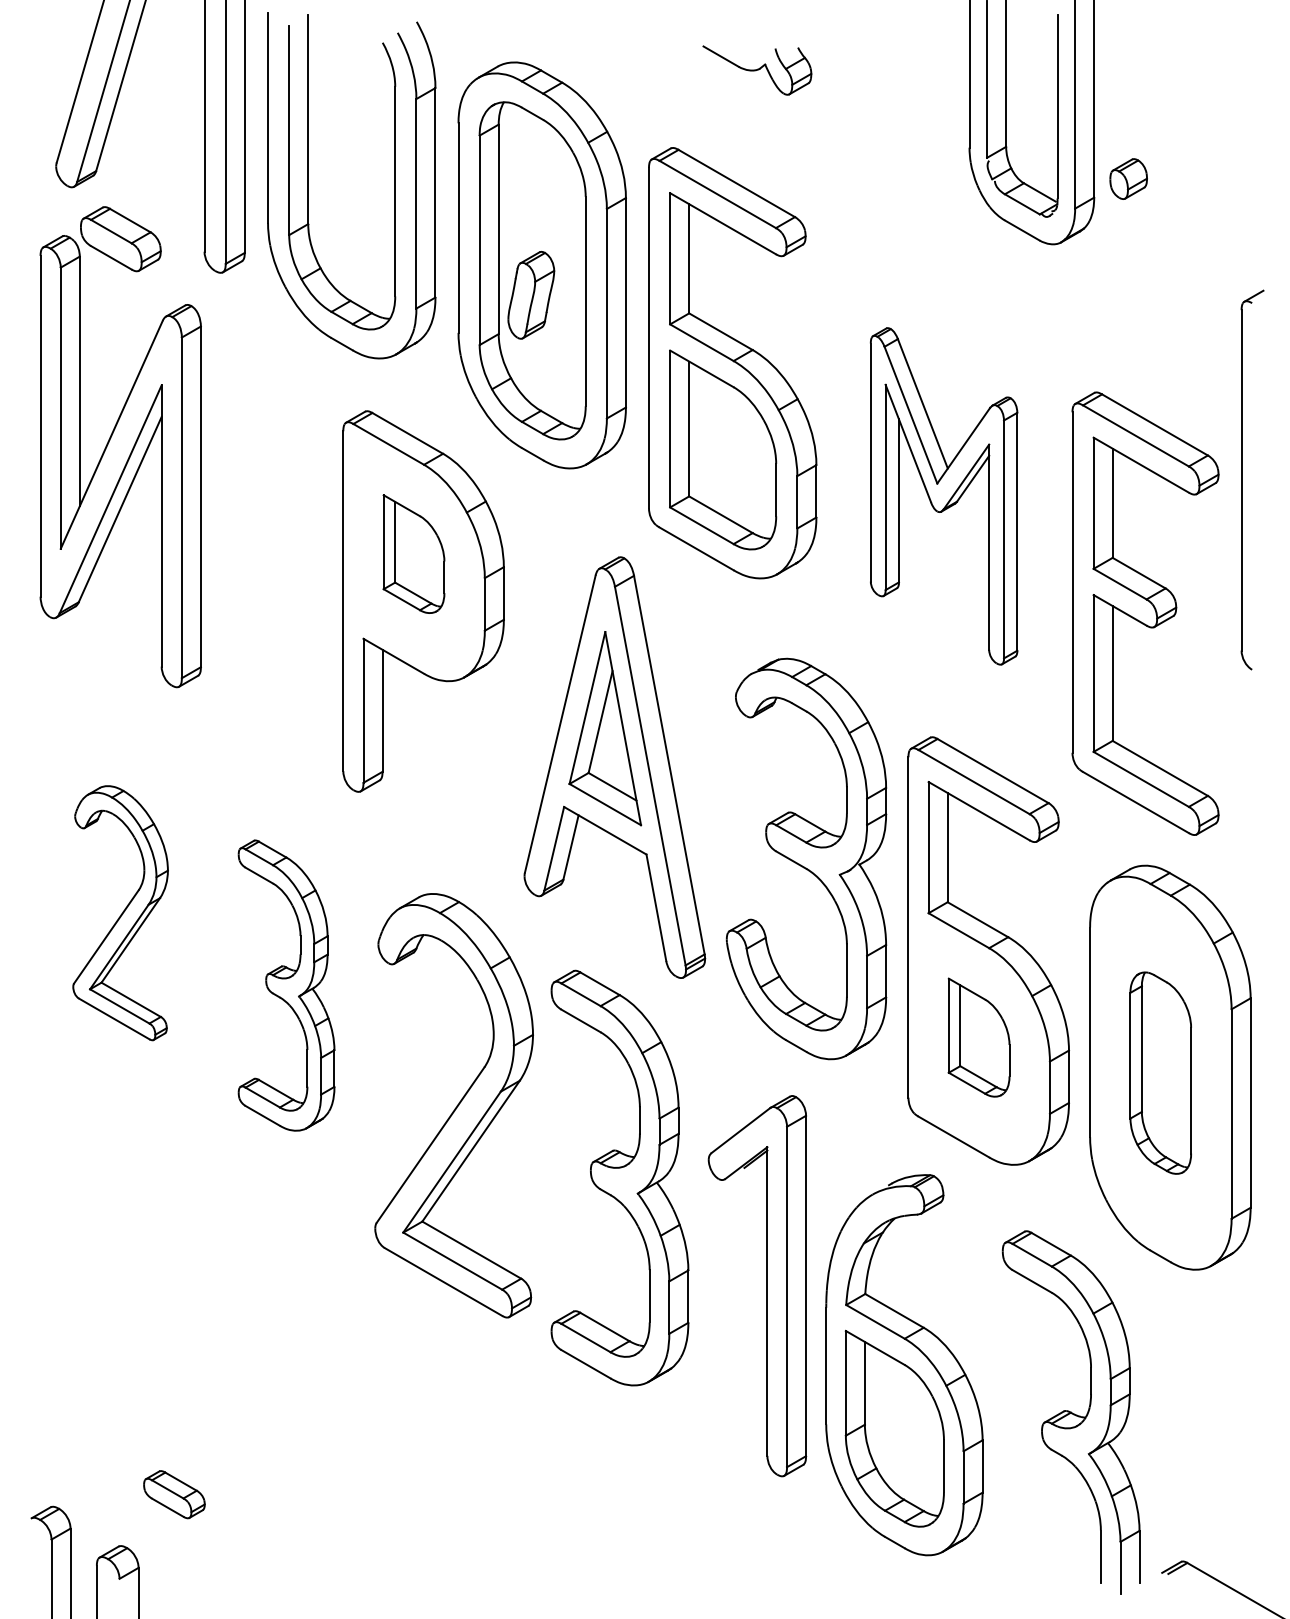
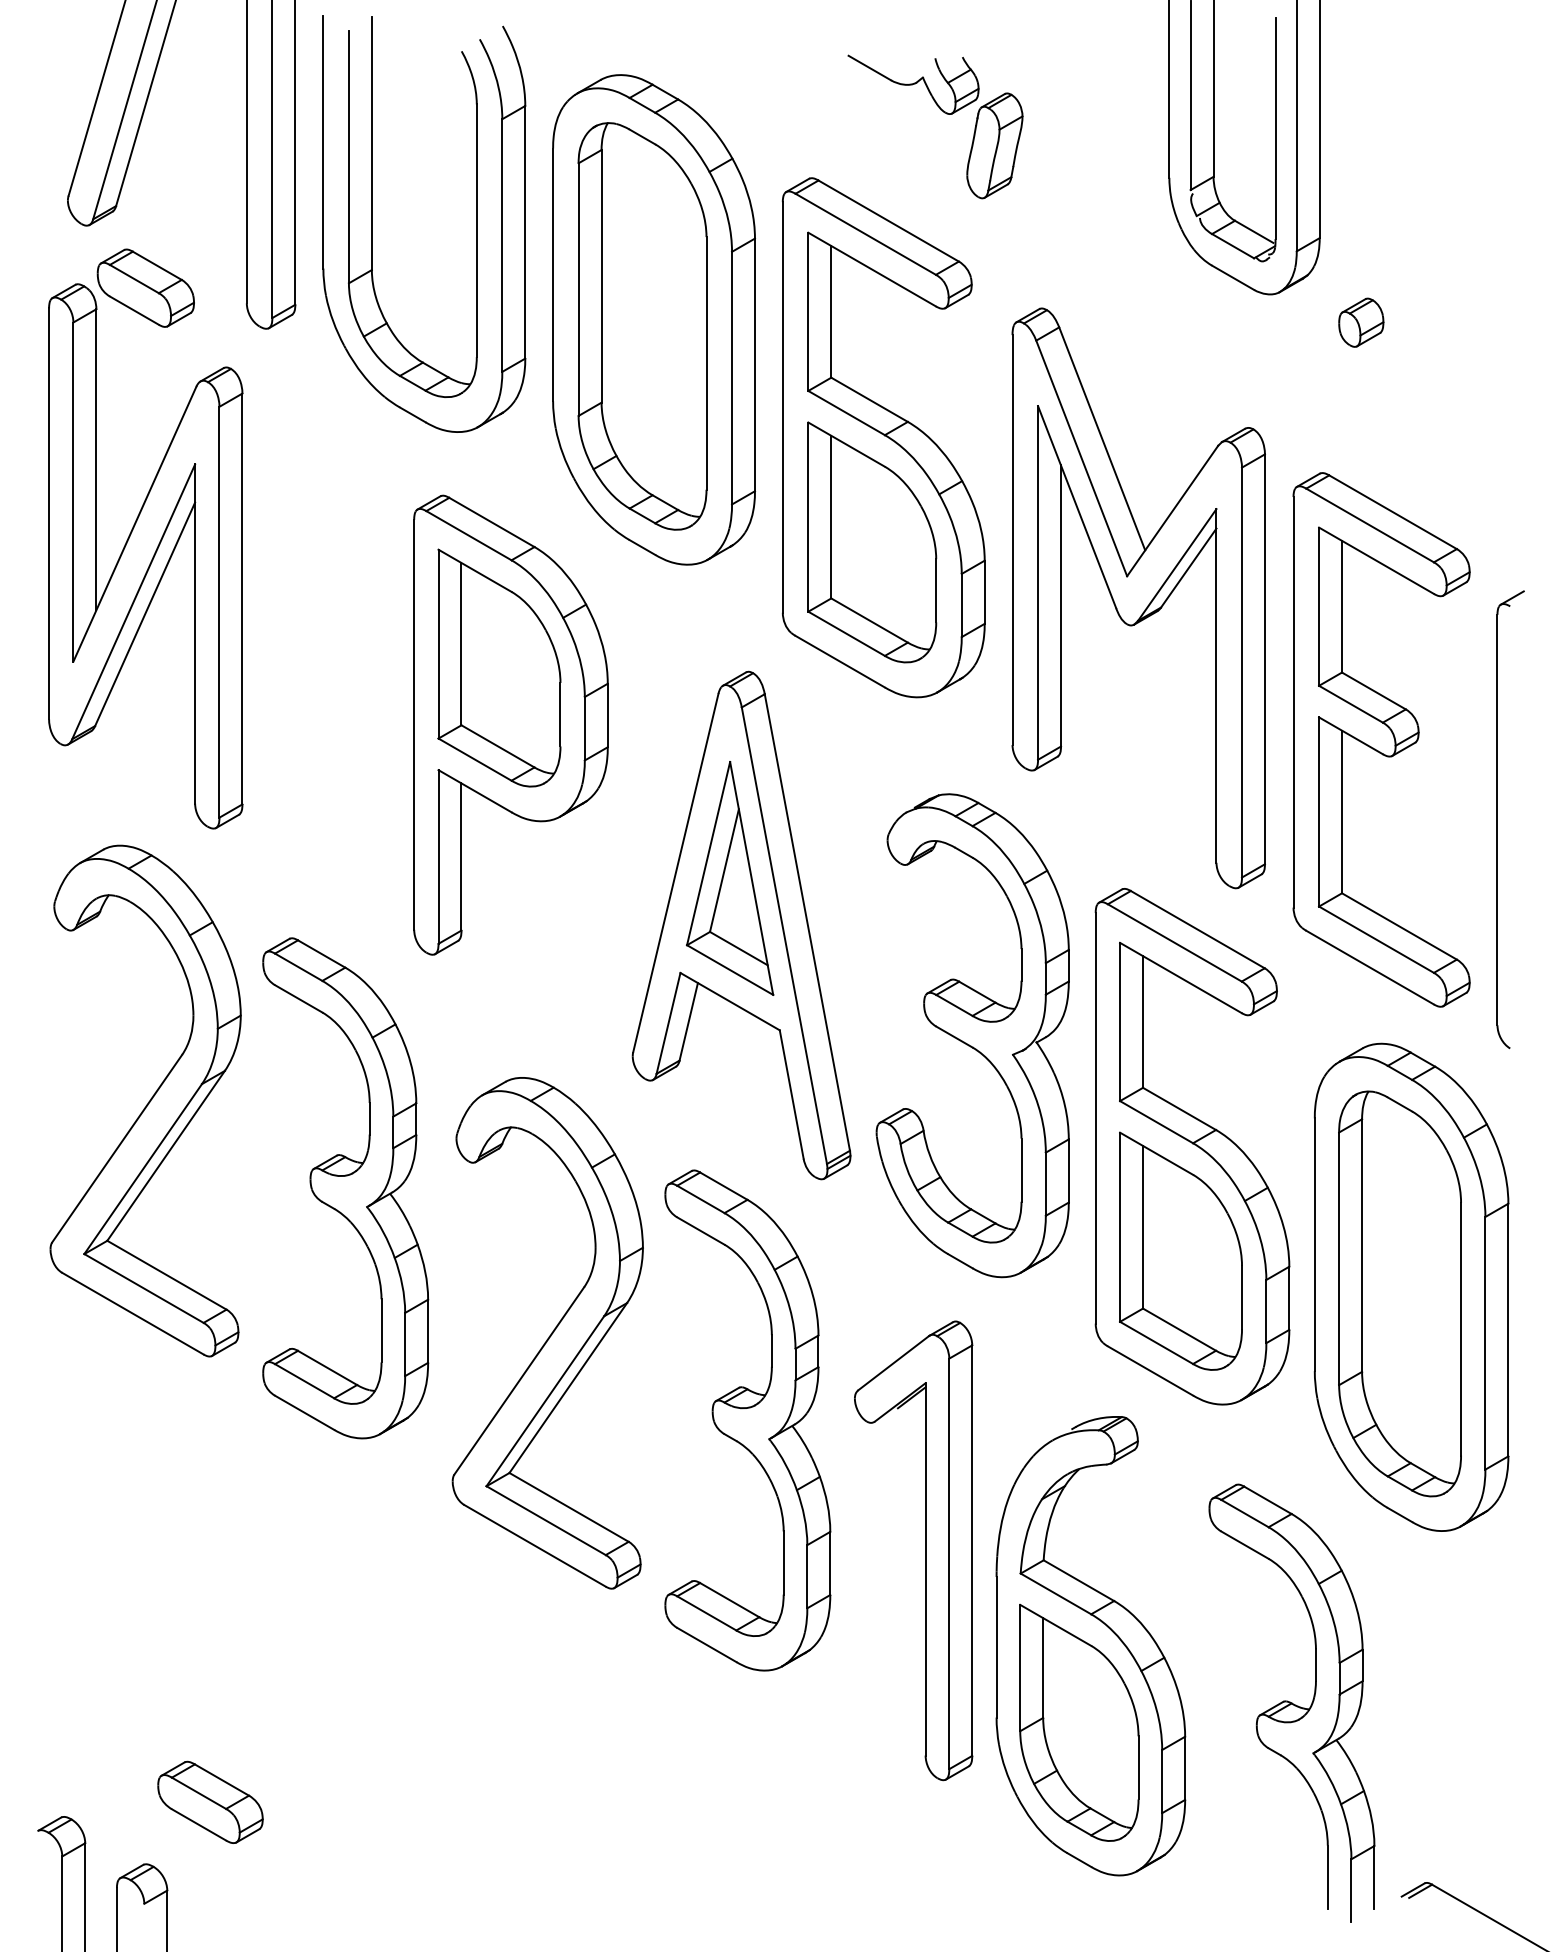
part: (1128, 178) -> (1361, 322), moved
part: (530, 294) -> (994, 145), moved
part: (1241, 479) -> (1497, 819), moved
part: (943, 496) -> (1138, 598), size x1.43
part: (414, 553) -> (499, 667), size x1.67
part: (120, 912) -> (145, 1100), size x1.67
part: (286, 985) -> (345, 1188), size x1.43
part: (978, 1037) -> (1180, 1250), size x1.67
part: (1160, 1072) -> (1399, 1293), size x1.67
part: (174, 1494) -> (210, 1801), size x1.43

